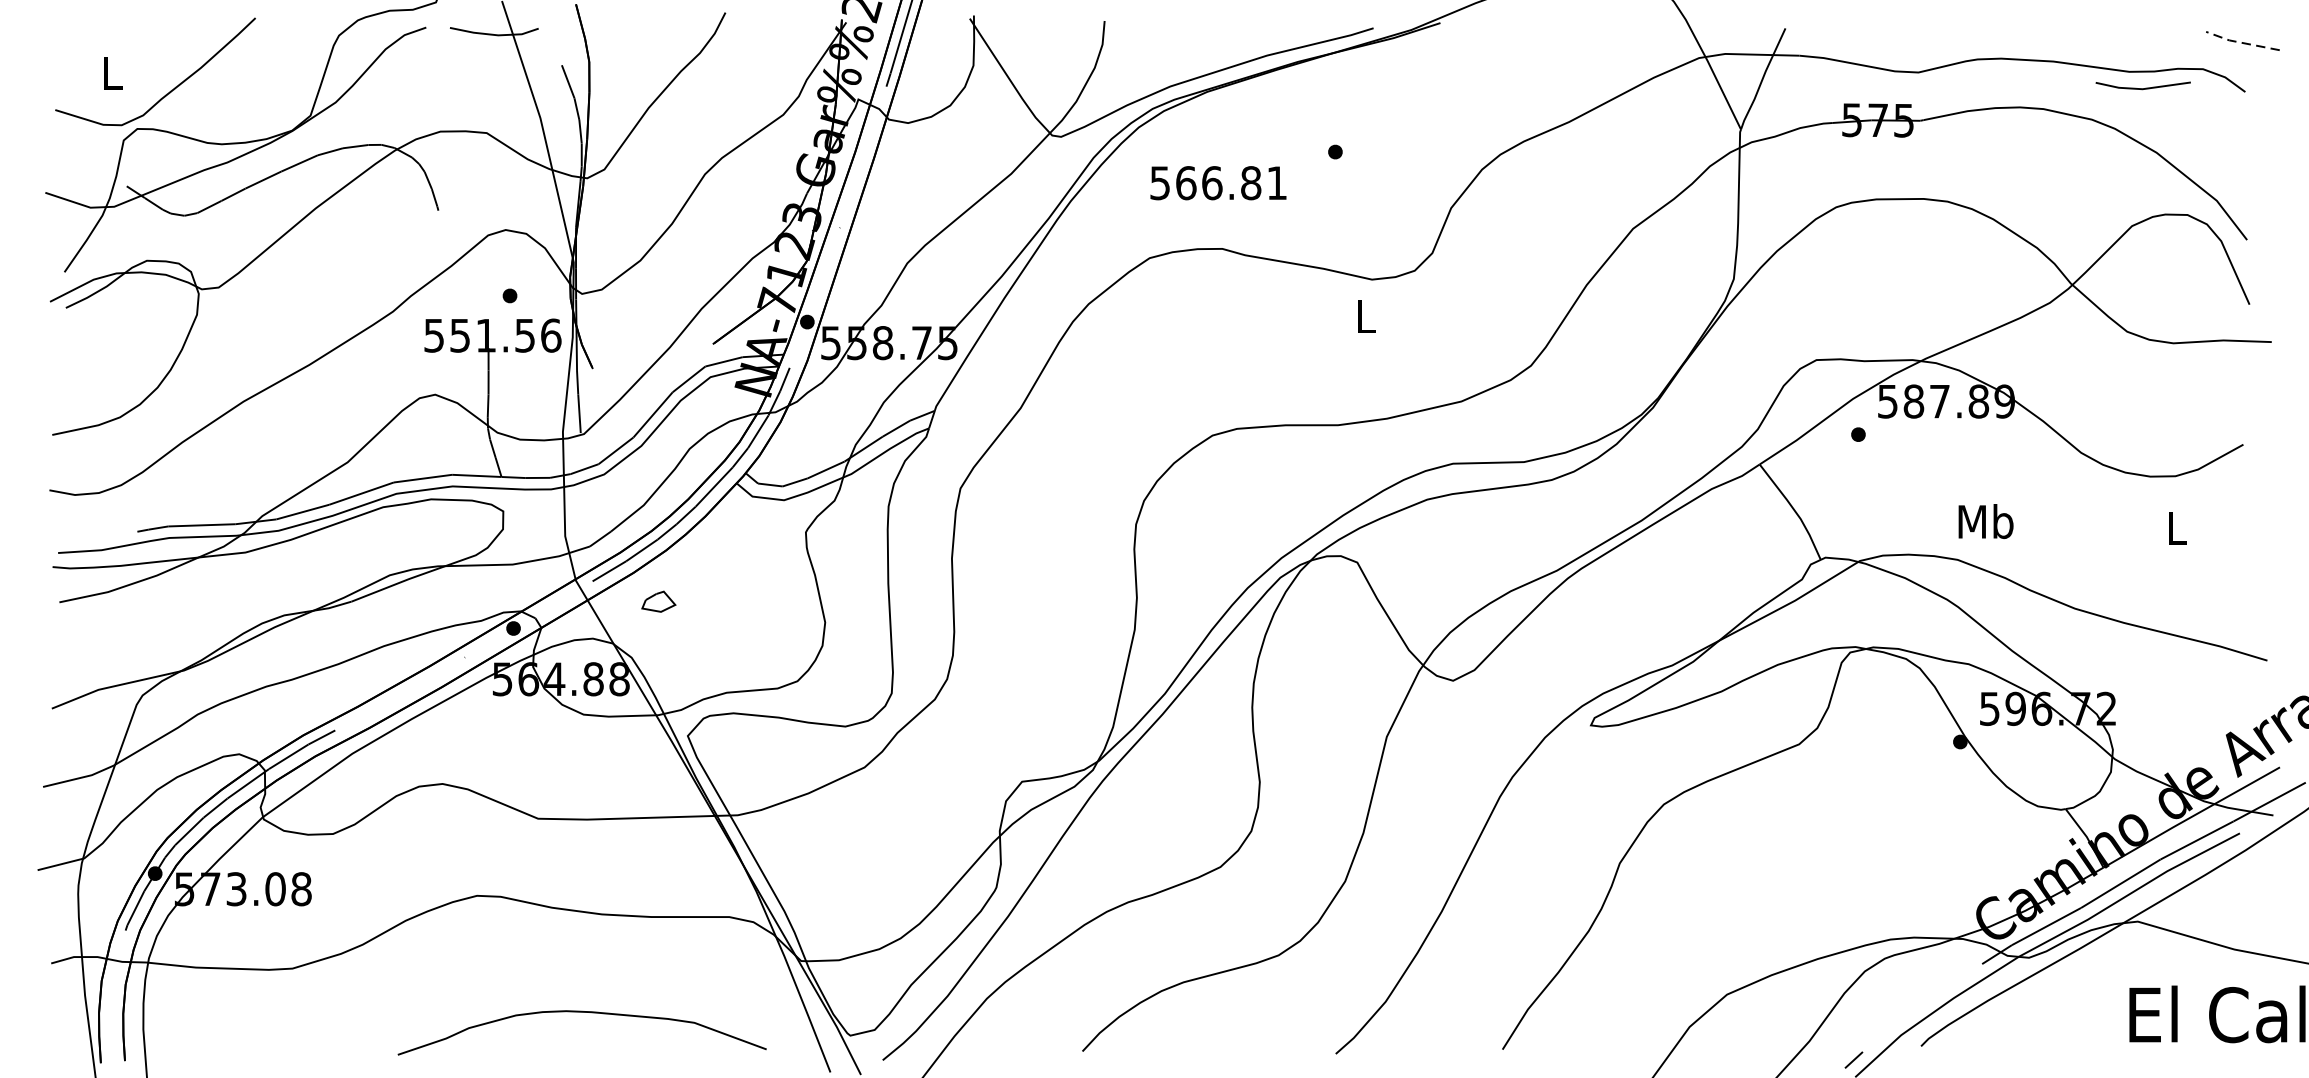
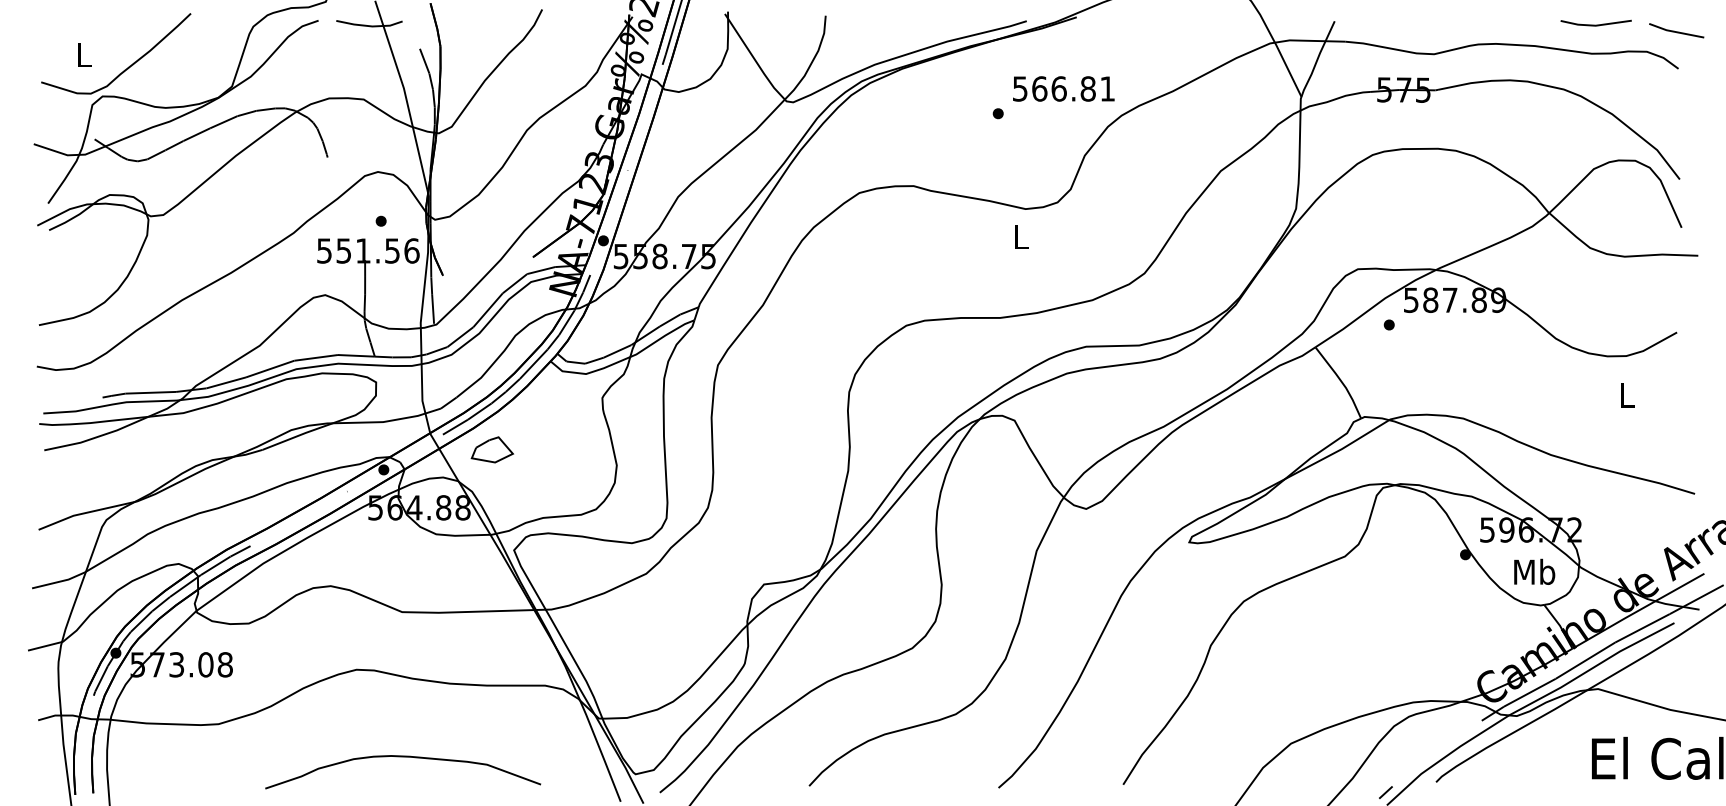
line: (2241, 42) -> (1675, 31), dashed -> solid
line: (2142, 87) -> (1595, 24), moved
text: (1218, 182) -> (1063, 88), moved
text: (1985, 520) -> (1534, 571), moved
part: (658, 601) -> (492, 449), size x1.67
curve: (581, 1013) -> (402, 757), moved

